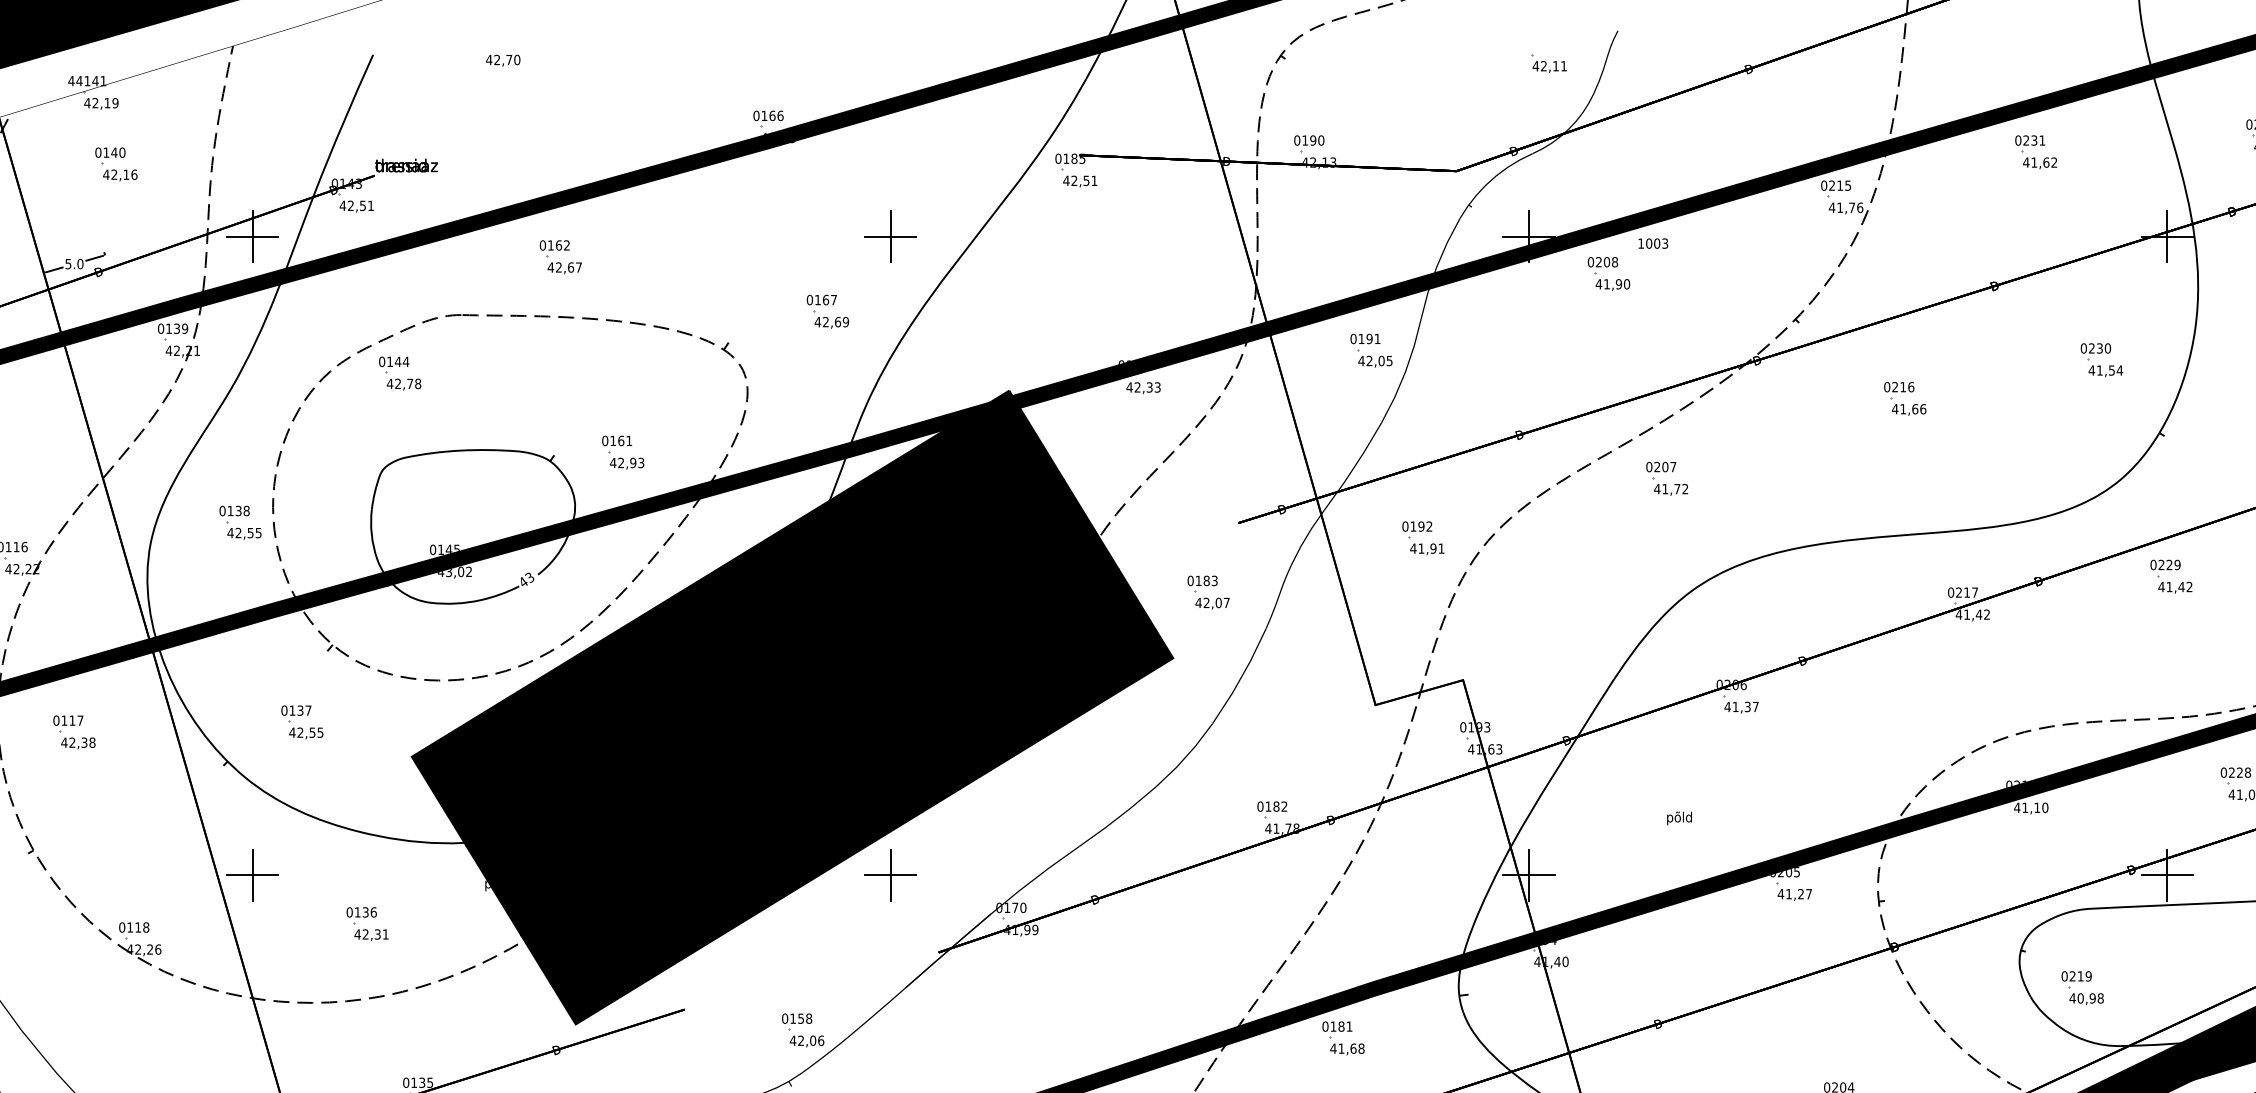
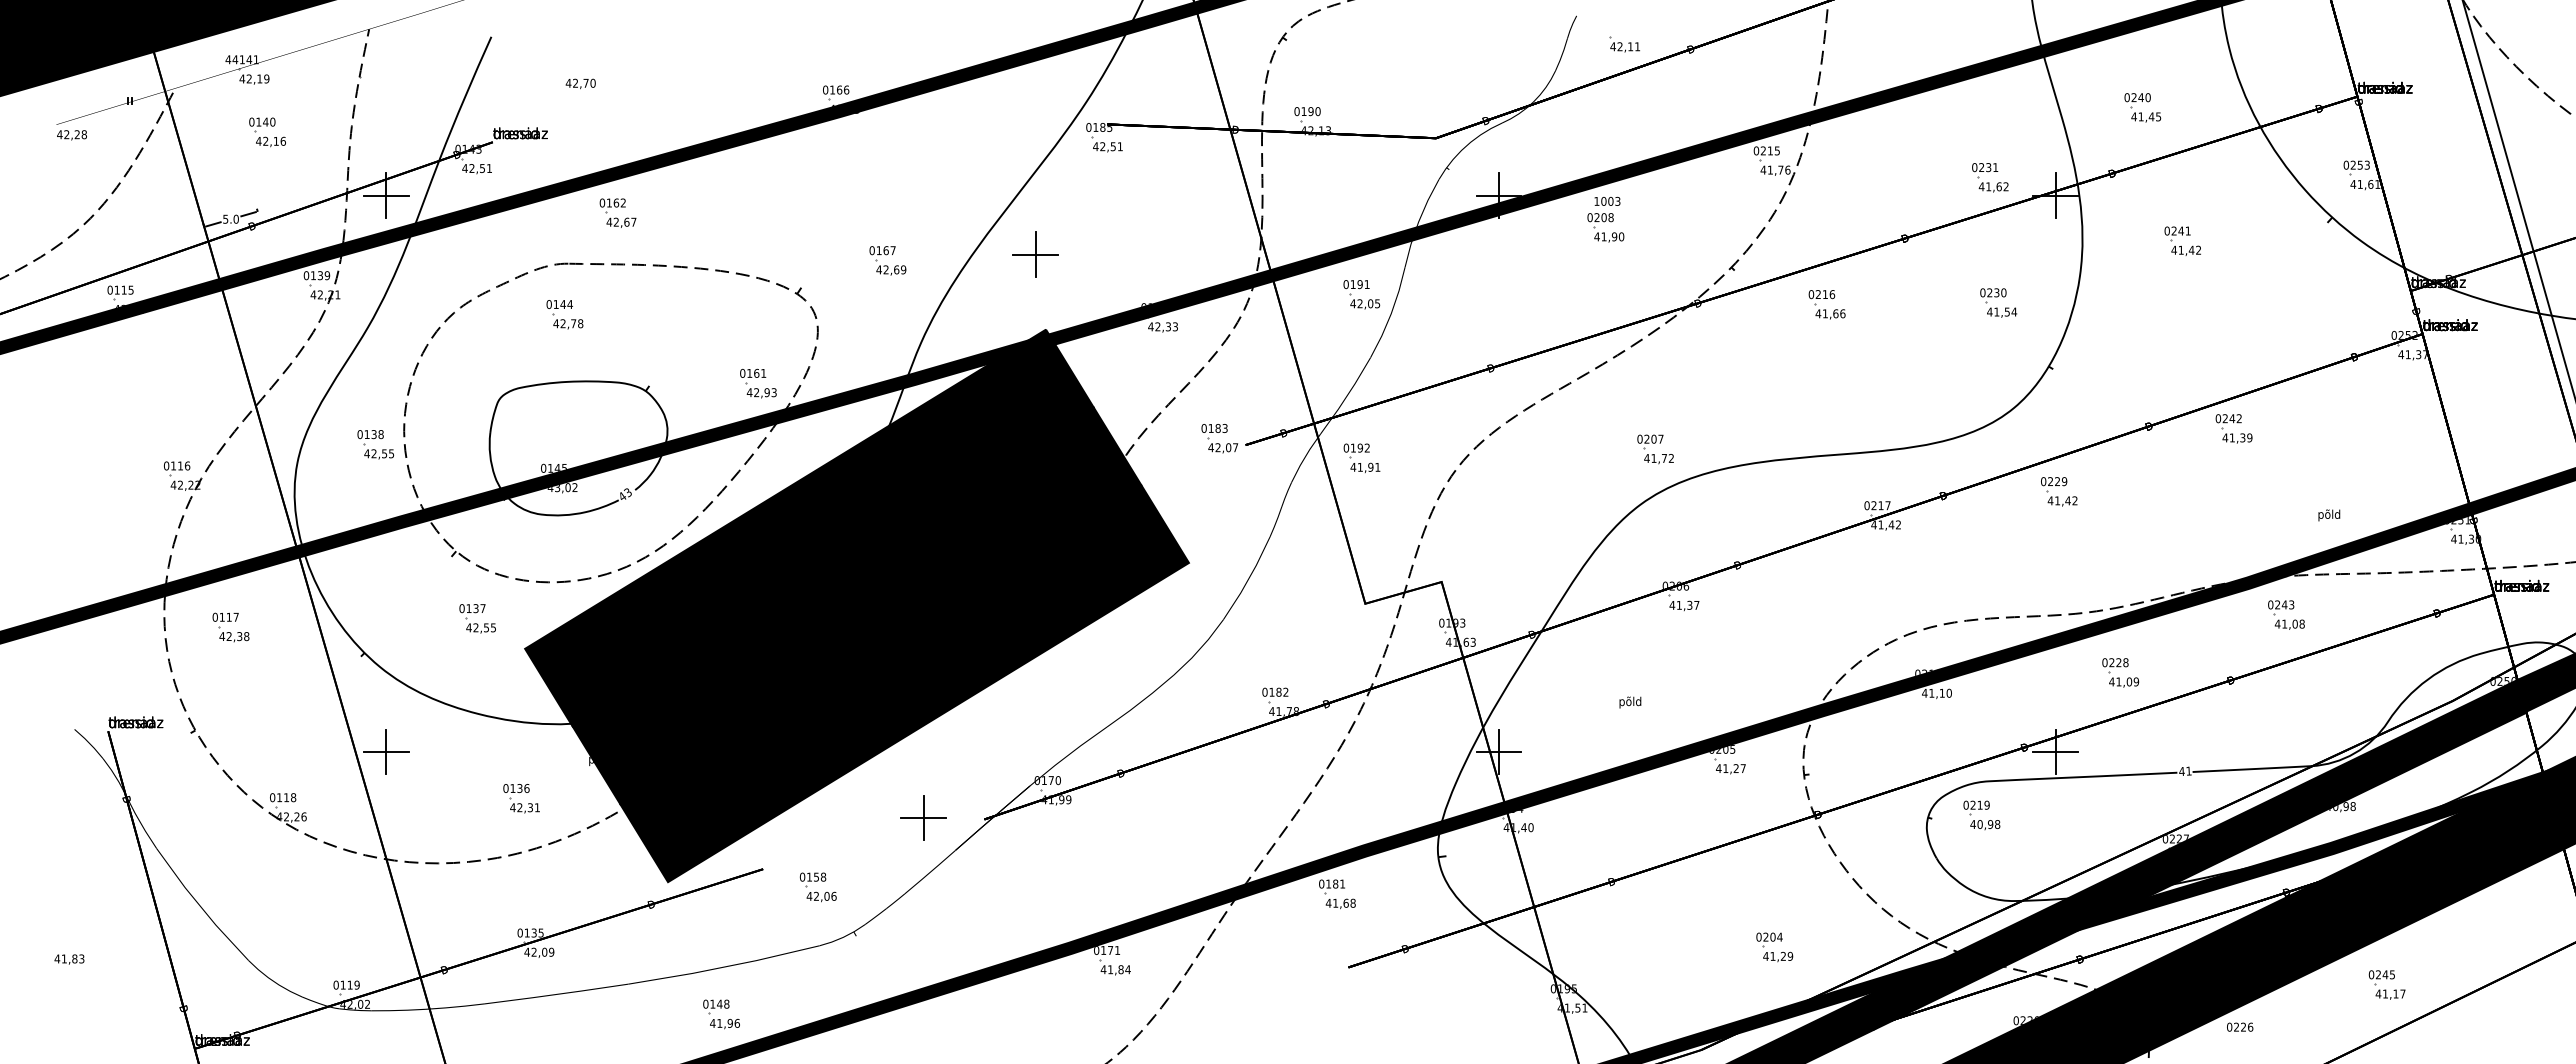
text: (502, 60) -> (580, 83), moved
part: (1548, 63) -> (1624, 44), moved
part: (2036, 151) -> (1990, 177), moved
part: (890, 236) -> (1035, 254), moved
part: (560, 256) -> (617, 212), moved
part: (1608, 273) -> (1605, 227), moved
part: (399, 373) -> (564, 314), moved
part: (1904, 398) -> (1826, 304), moved
part: (623, 452) -> (758, 383), moved
part: (1667, 478) -> (1655, 449), moved
part: (1422, 538) -> (1361, 458), moved
part: (1208, 592) -> (1219, 438), moved
part: (302, 722) -> (477, 618), moved
part: (890, 874) -> (923, 817), moved
part: (367, 923) -> (521, 798), moved
part: (2082, 988) -> (1981, 815), moved
part: (802, 1030) -> (817, 887), moved

